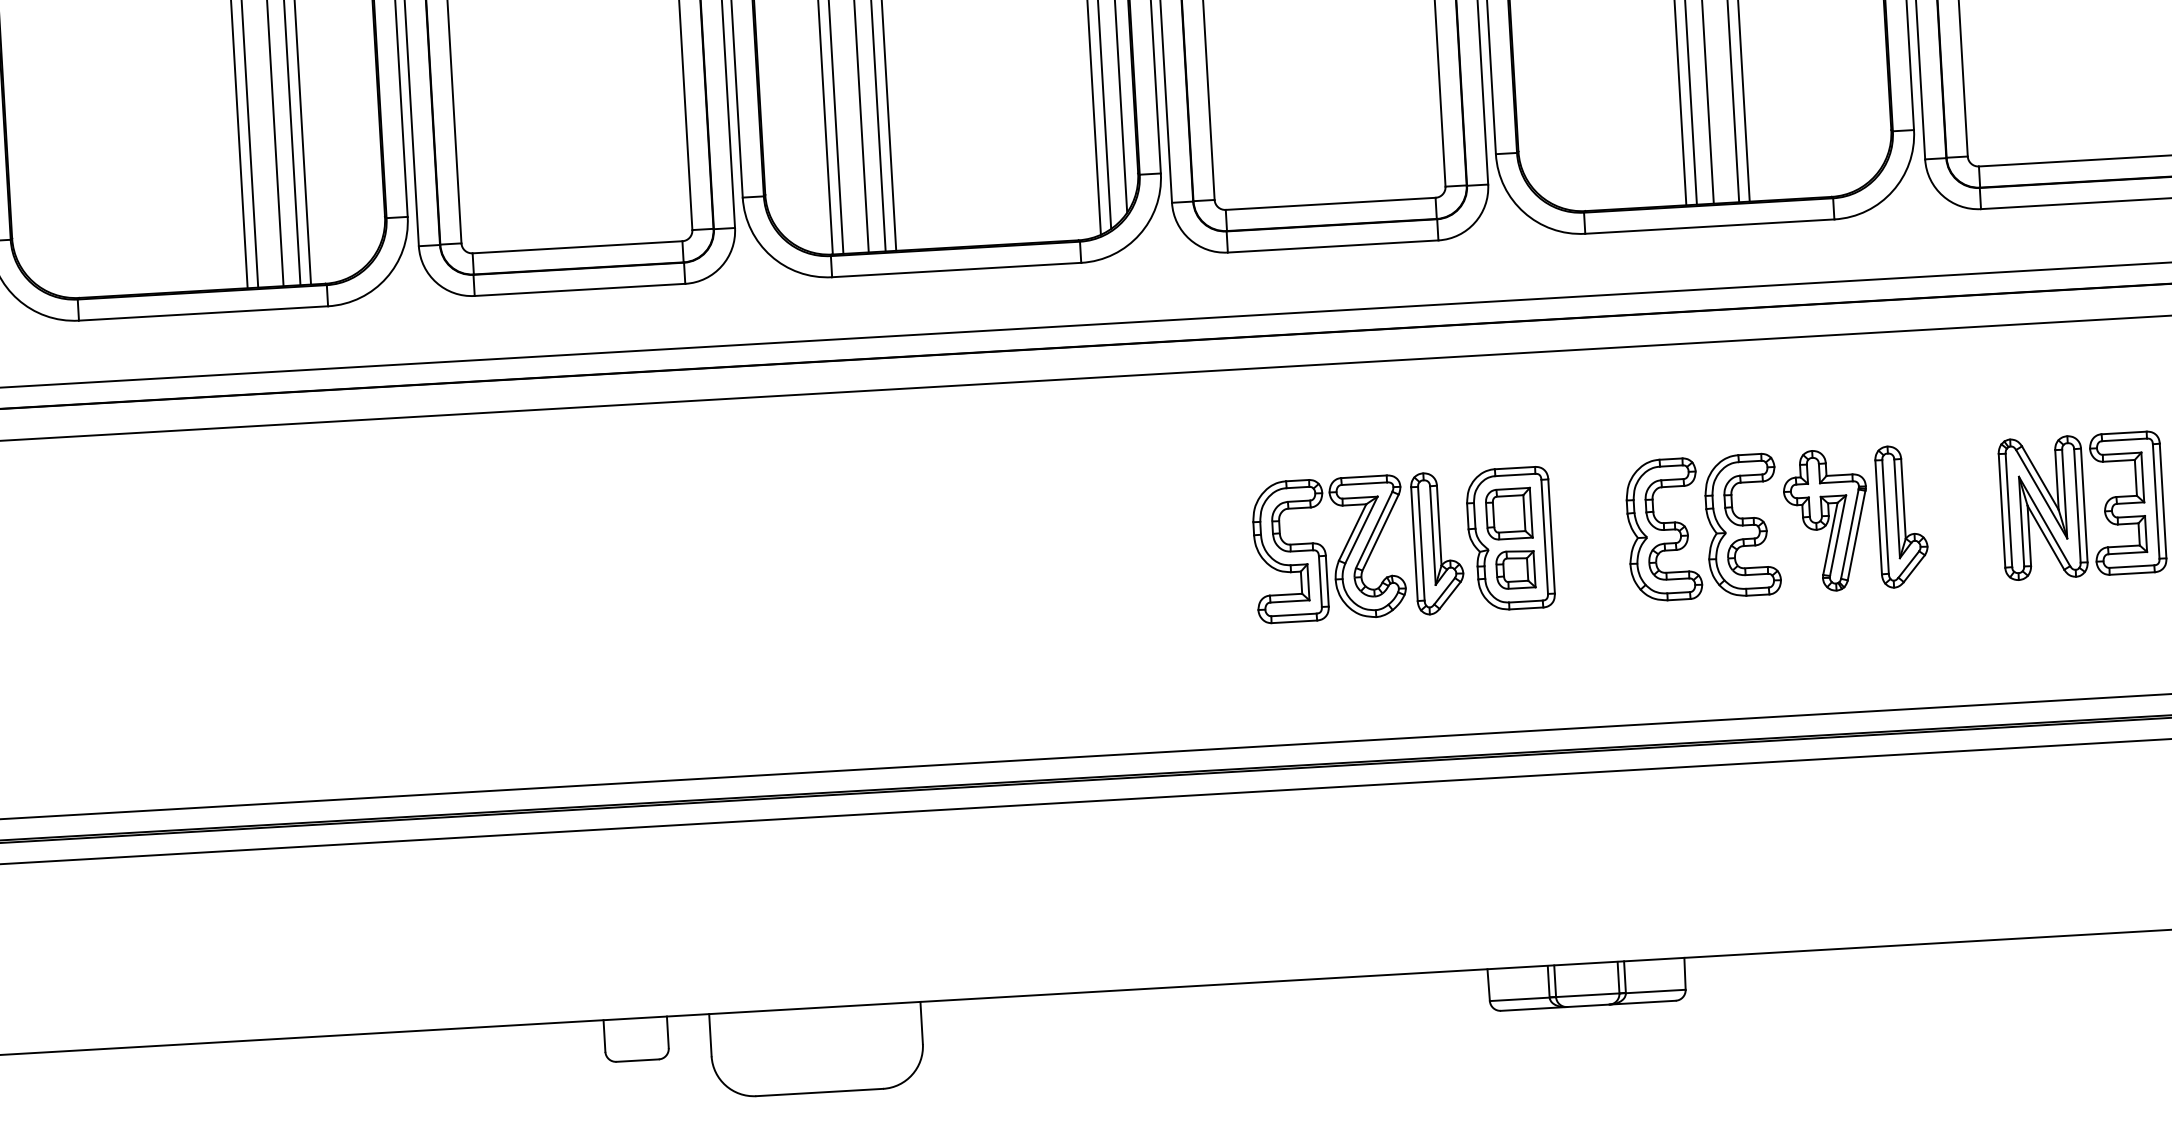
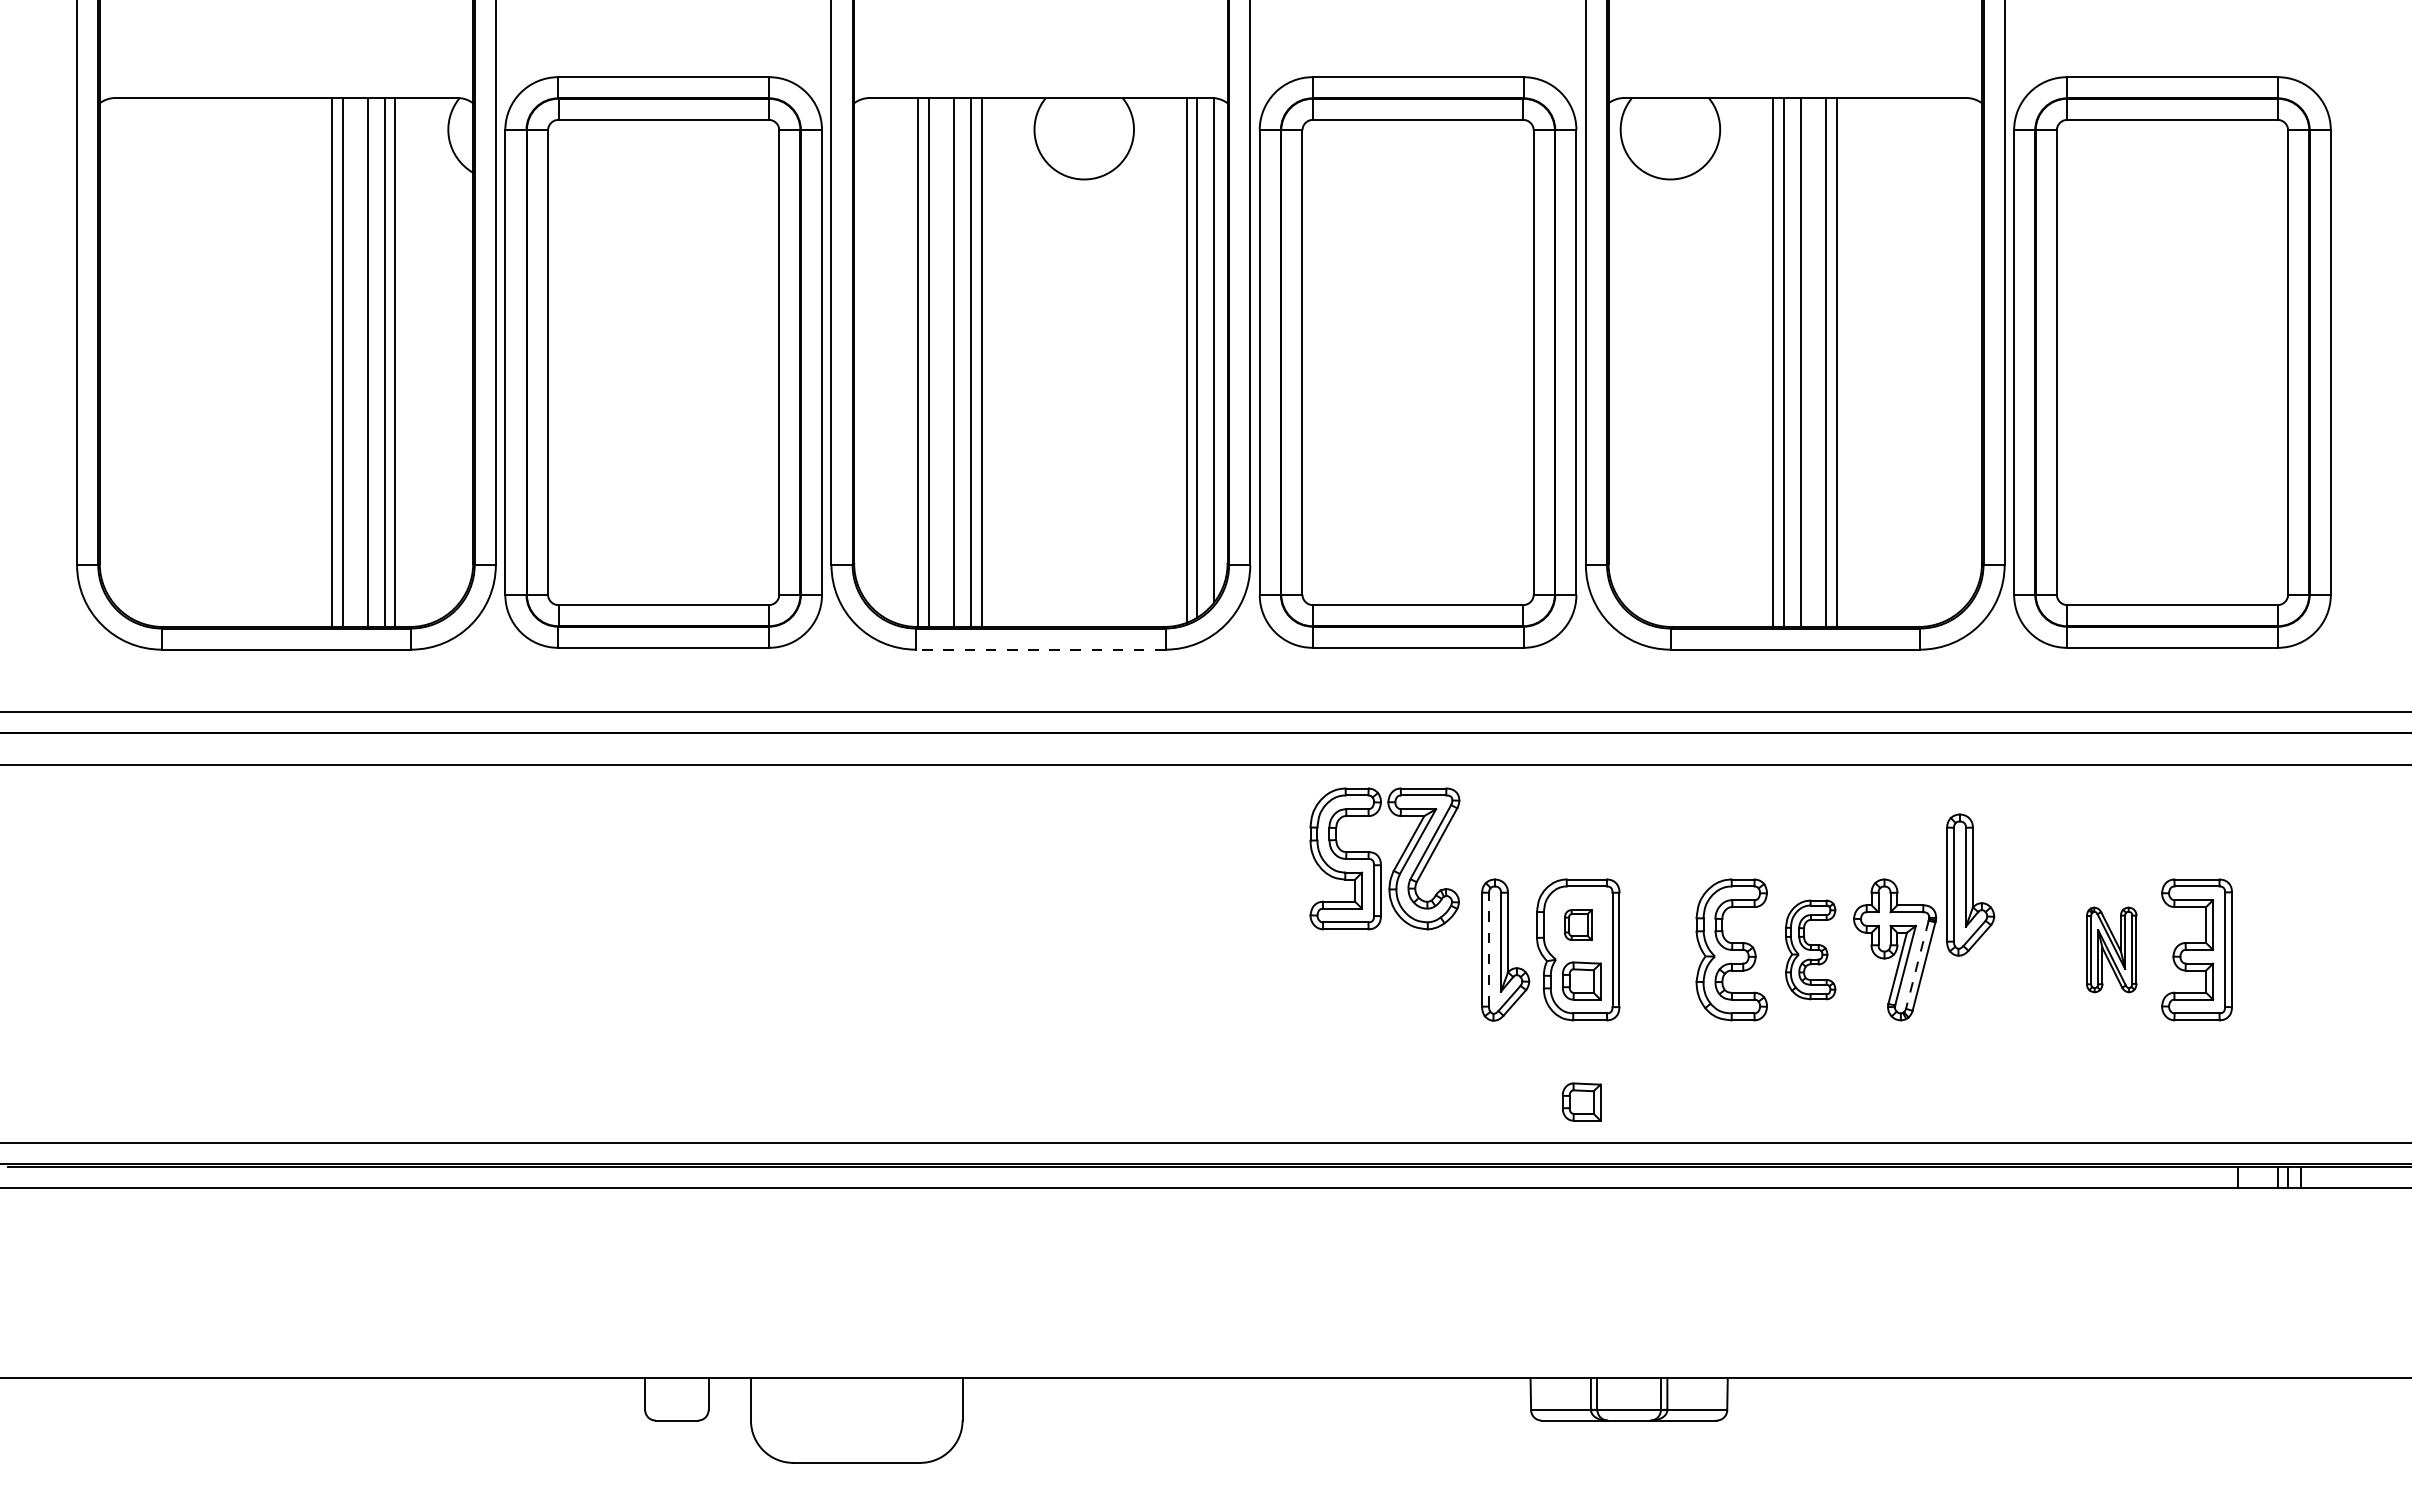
line: (956, 269) -> (1040, 649), solid -> dashed
part: (2042, 507) -> (2111, 949), size x0.6
part: (1509, 513) -> (1578, 924), size x0.6
part: (1902, 515) -> (1970, 884), moved
part: (1742, 525) -> (1810, 949), size x0.7
line: (1850, 534) -> (1917, 965), solid -> dashed
line: (1421, 543) -> (1489, 949), solid -> dashed
part: (1328, 548) -> (1384, 858), moved
part: (1522, 690) -> (1581, 1101), added

